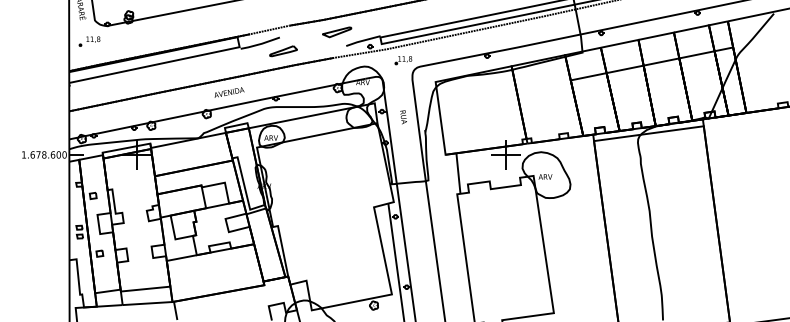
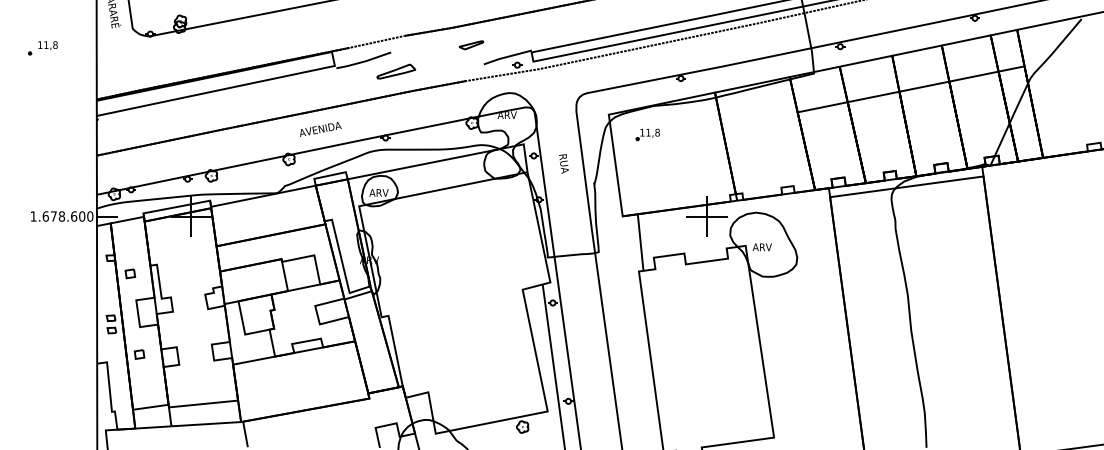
part: (337, 32) -> (471, 45), size x0.6
part: (89, 41) -> (42, 48), moved
part: (403, 60) -> (647, 134), moved

